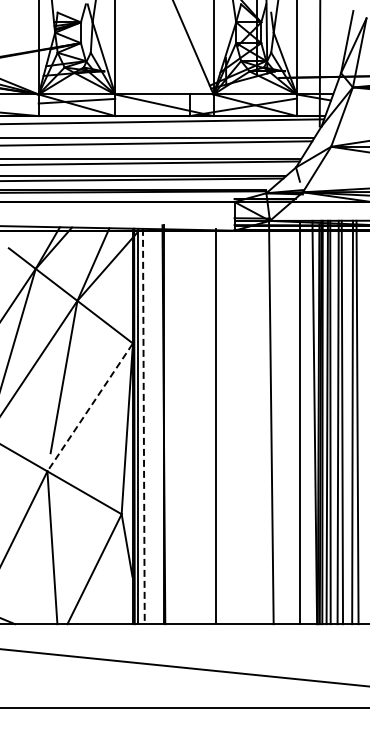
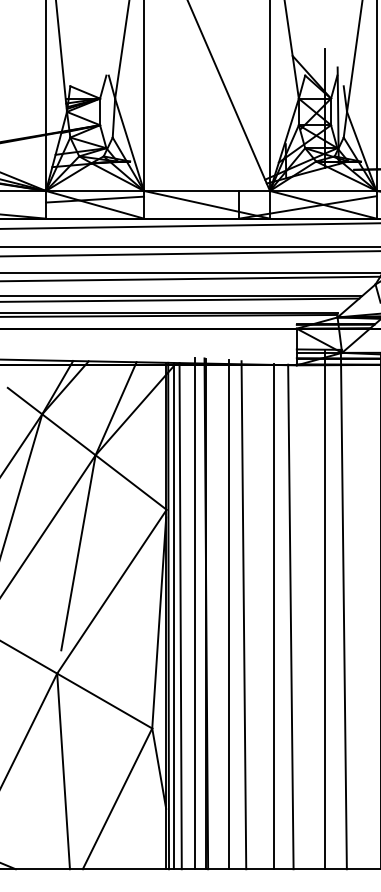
line: (89, 407) -> (111, 591), dashed -> solid
line: (256, 421) -> (324, 609), added
line: (155, 424) -> (195, 613), added
line: (181, 425) -> (228, 614), added
line: (193, 425) -> (244, 614), added
line: (143, 426) -> (180, 616), dashed -> solid
line: (229, 427) -> (290, 617), added

